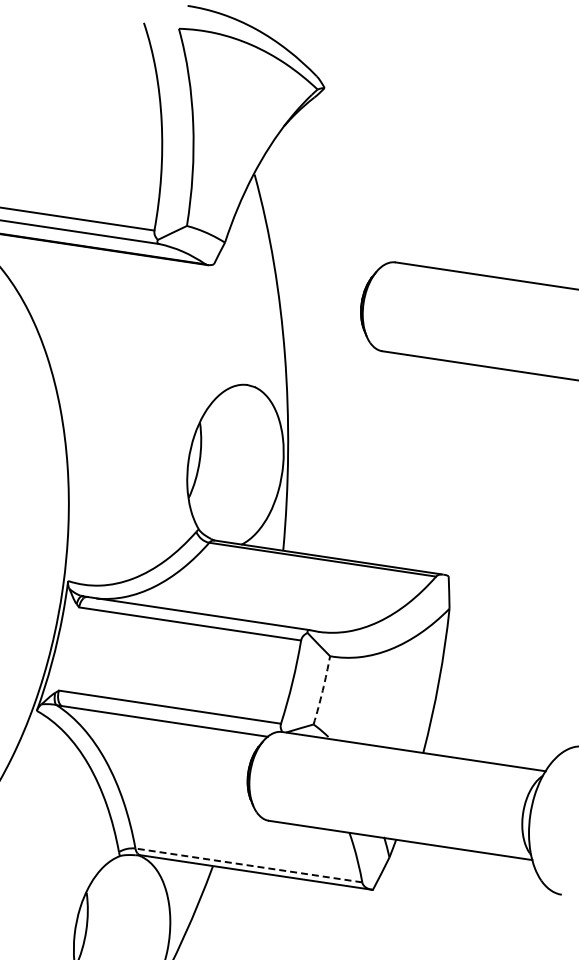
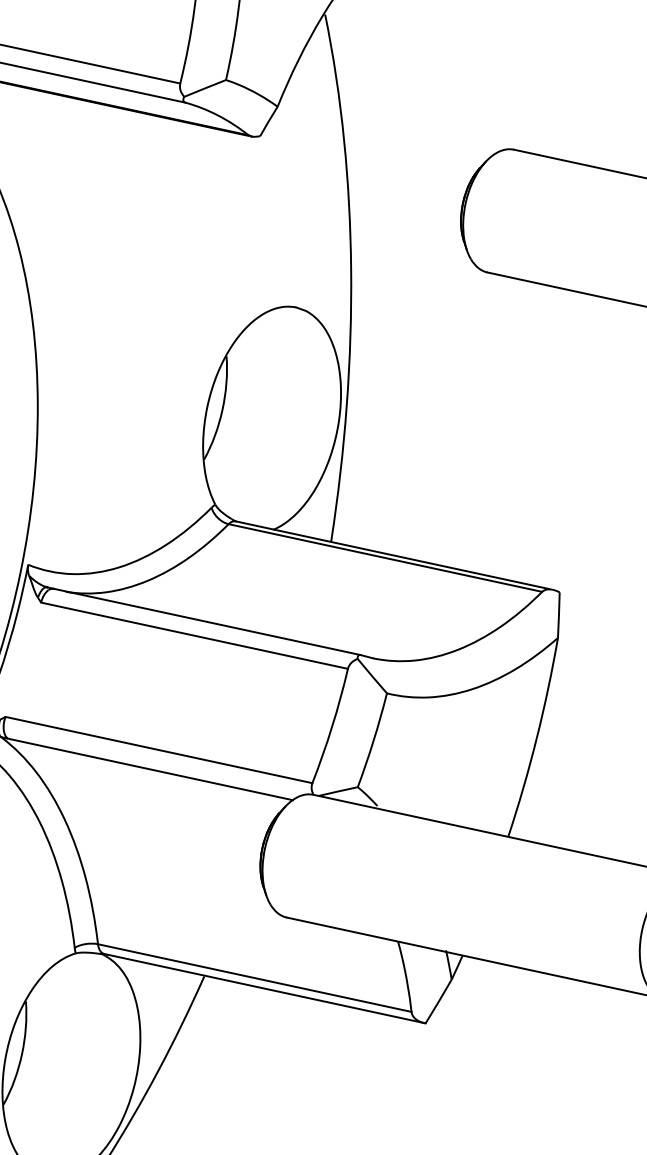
arc: (322, 690) -> (373, 740), dashed -> solid
line: (248, 865) -> (254, 978), dashed -> solid

